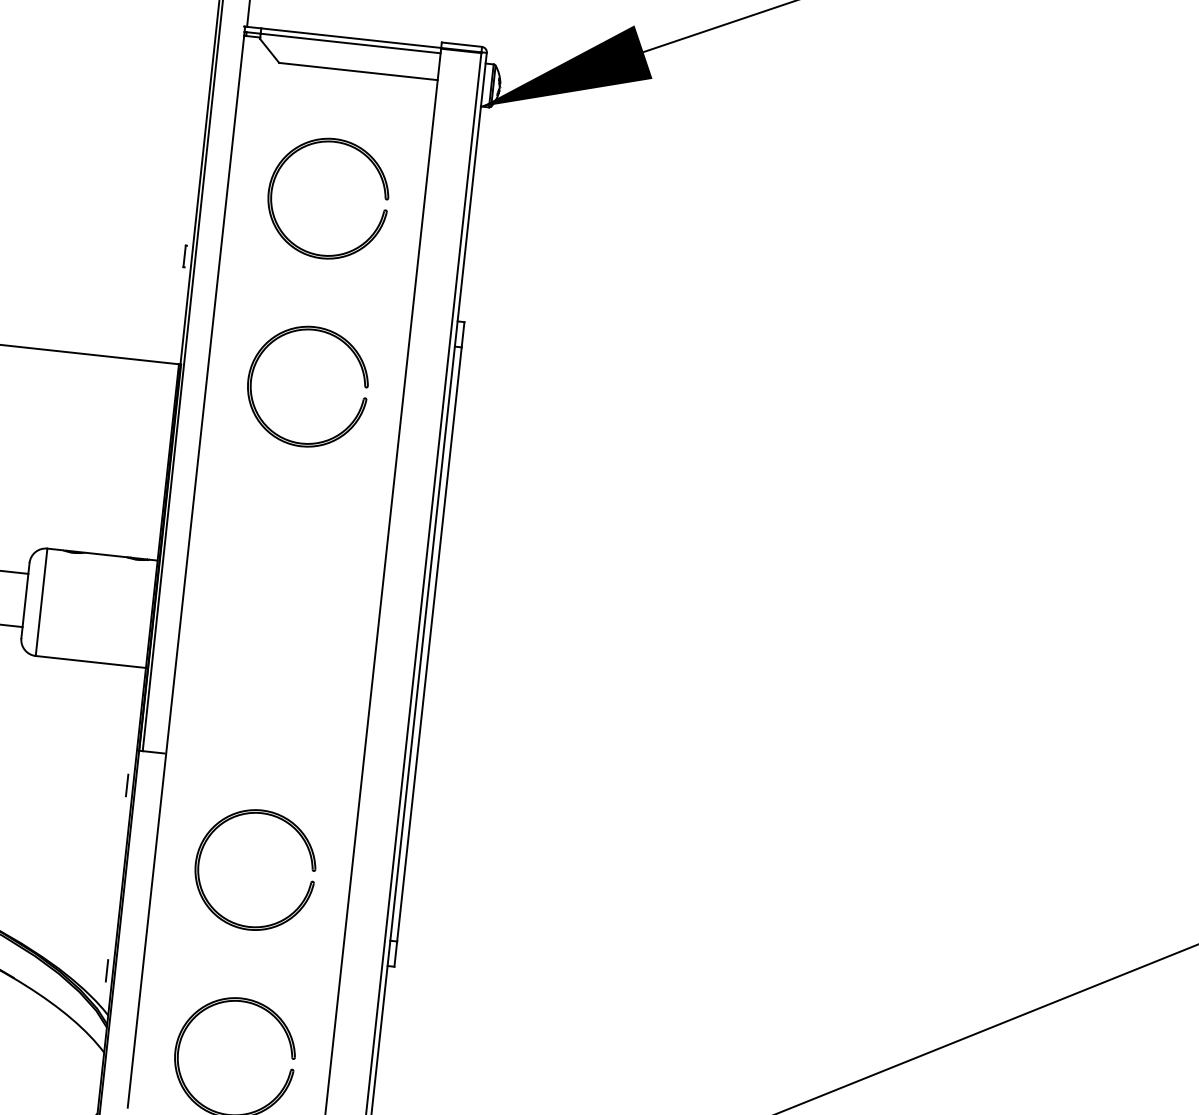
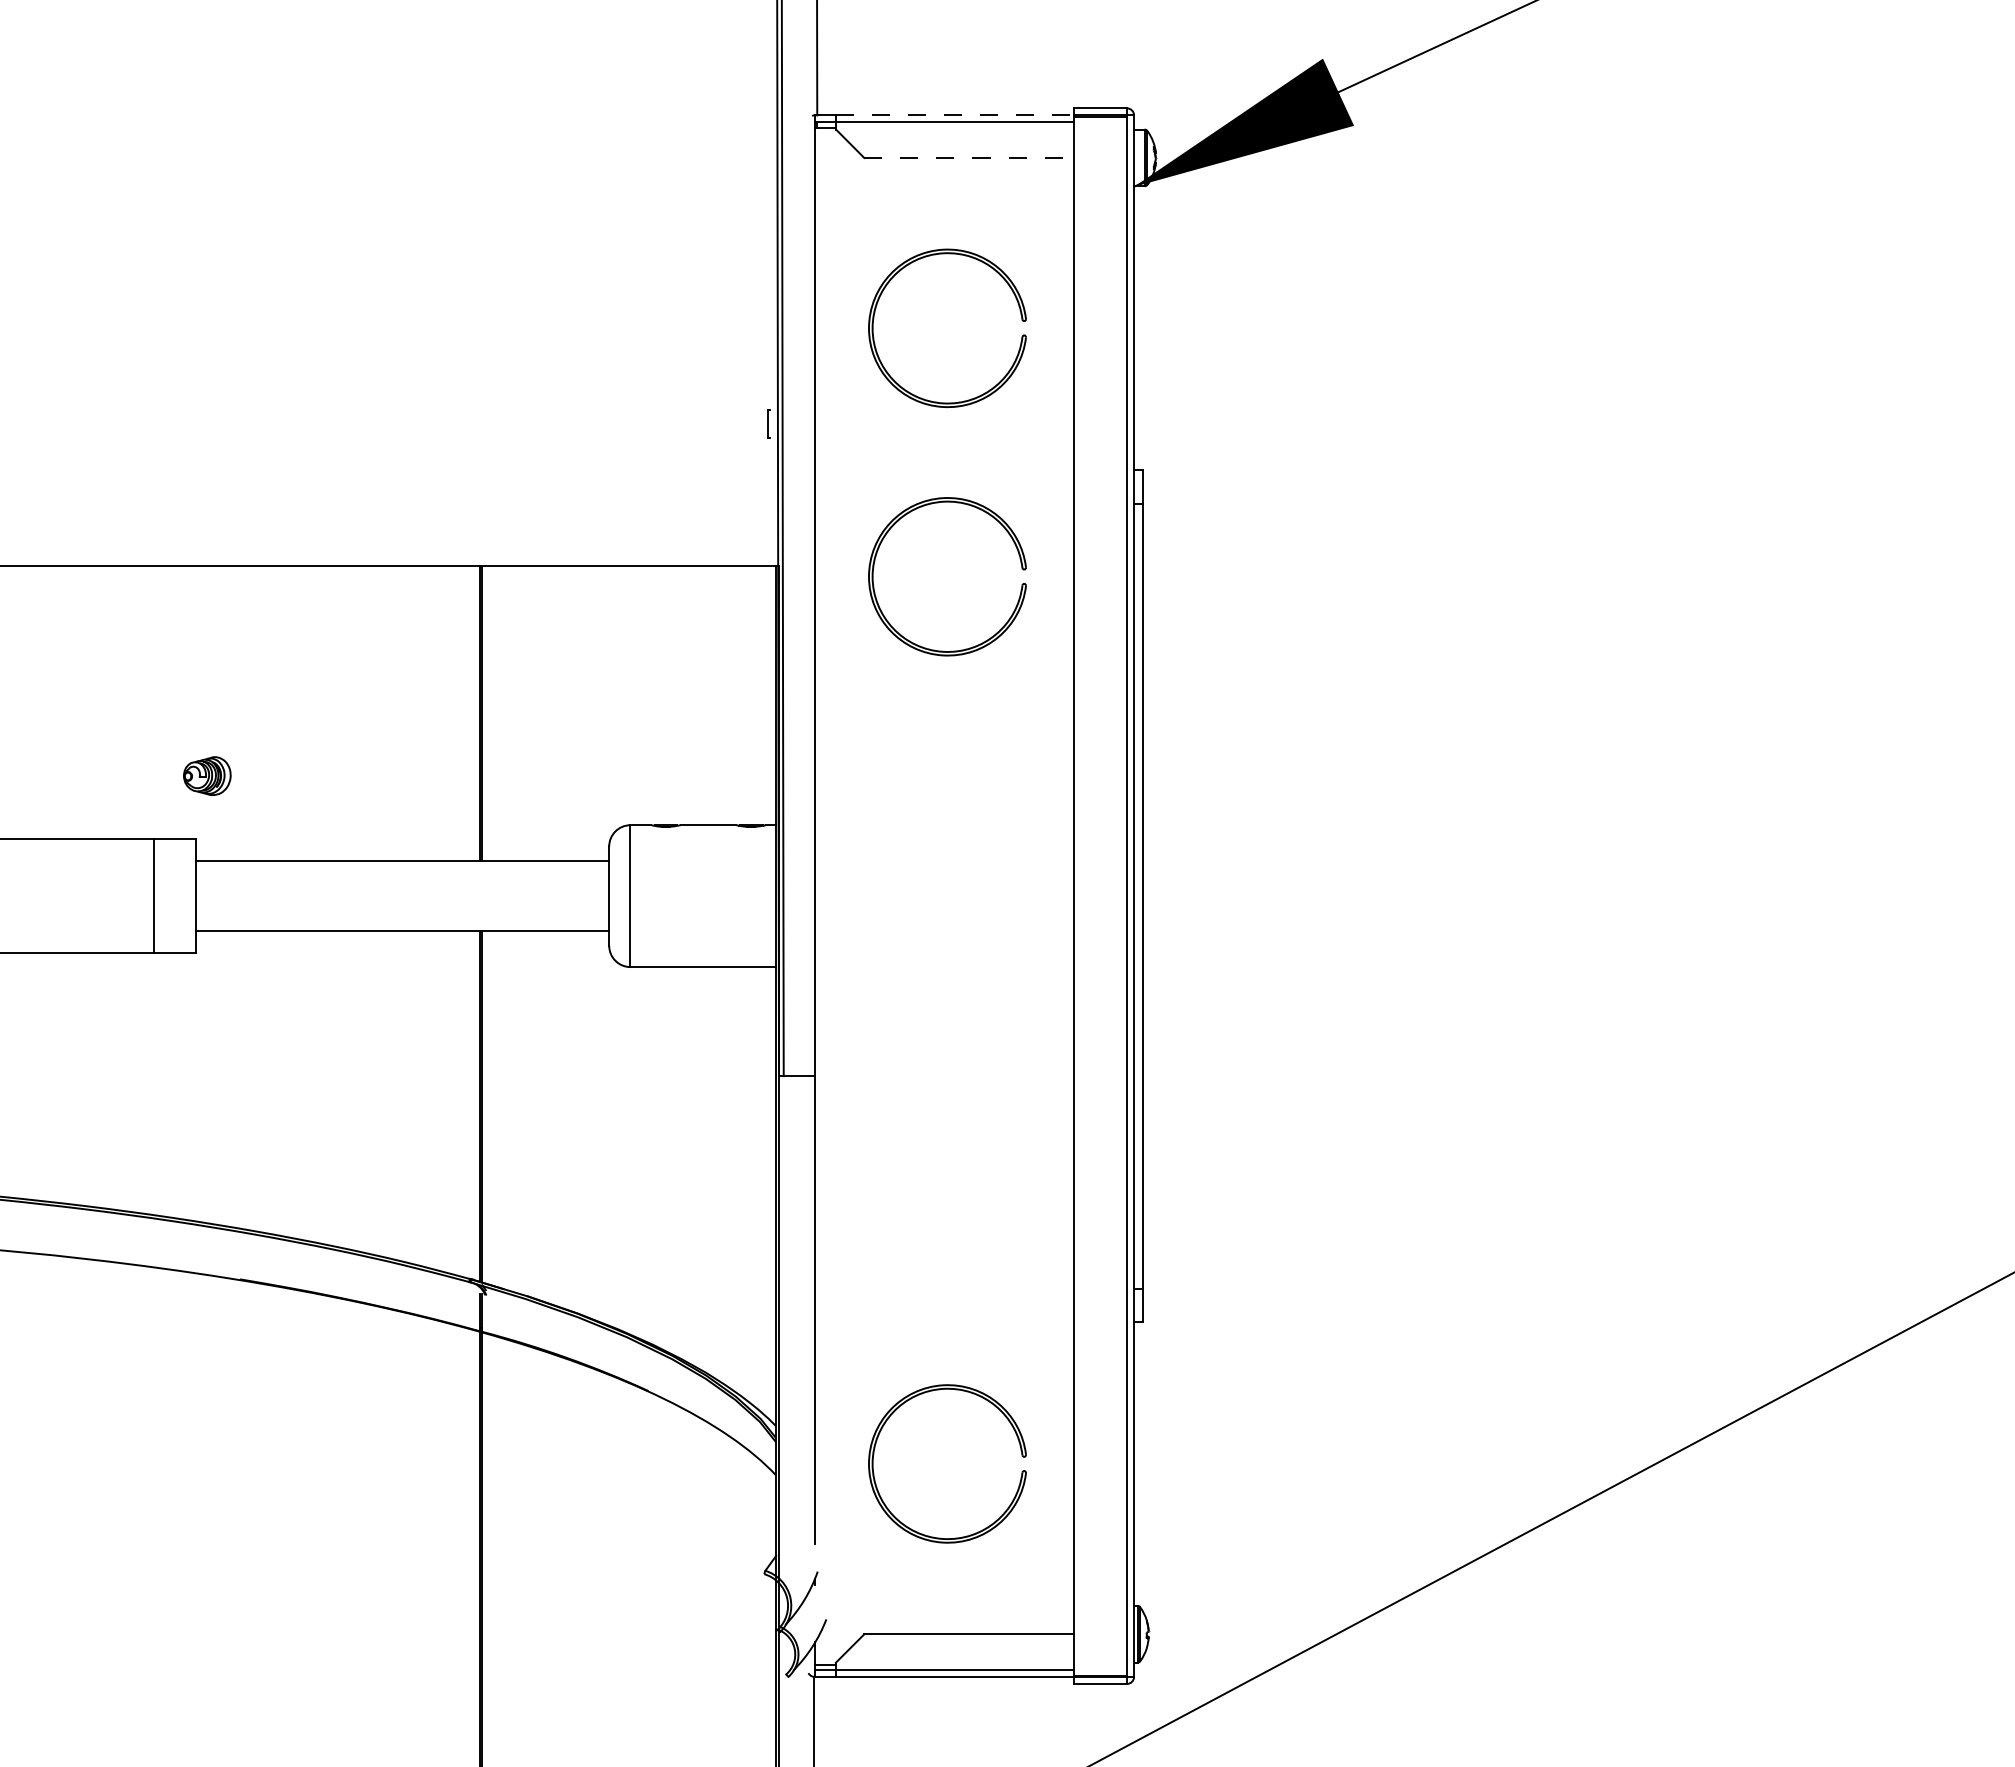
line: (350, 38) -> (954, 115), solid -> dashed
line: (358, 71) -> (969, 158), solid -> dashed
line: (127, 784) -> (768, 1122), removed
part: (206, 843) -> (879, 1187), removed
line: (107, 970) -> (768, 1367), removed

